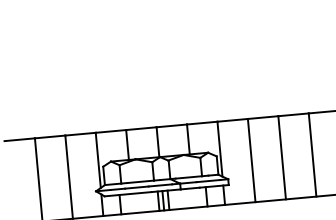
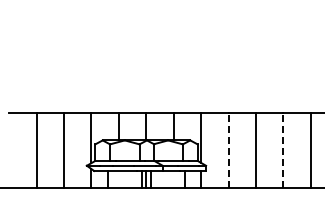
line: (312, 154) -> (283, 150), solid -> dashed
line: (251, 160) -> (228, 150), solid -> dashed

